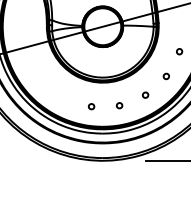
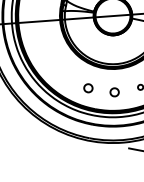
part: (119, 105) -> (114, 92), size x1.6
part: (91, 106) -> (88, 88), size x1.6

